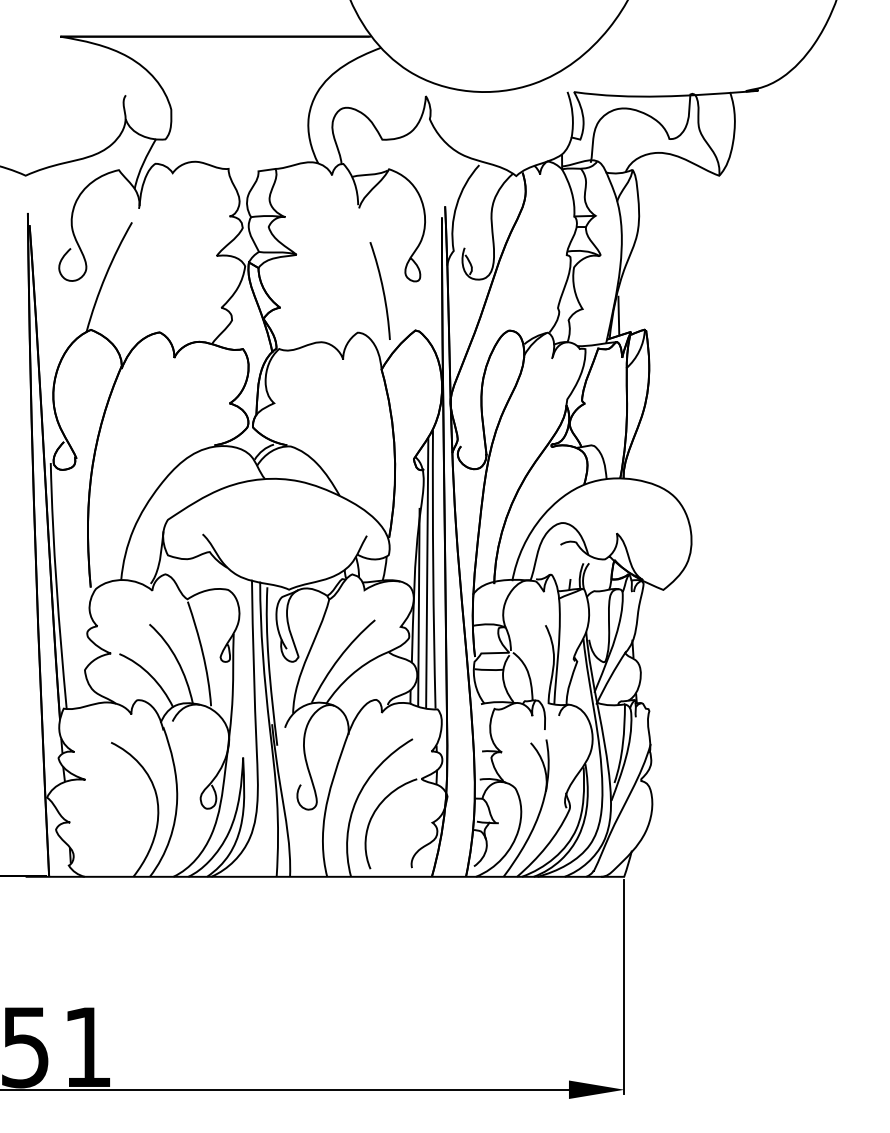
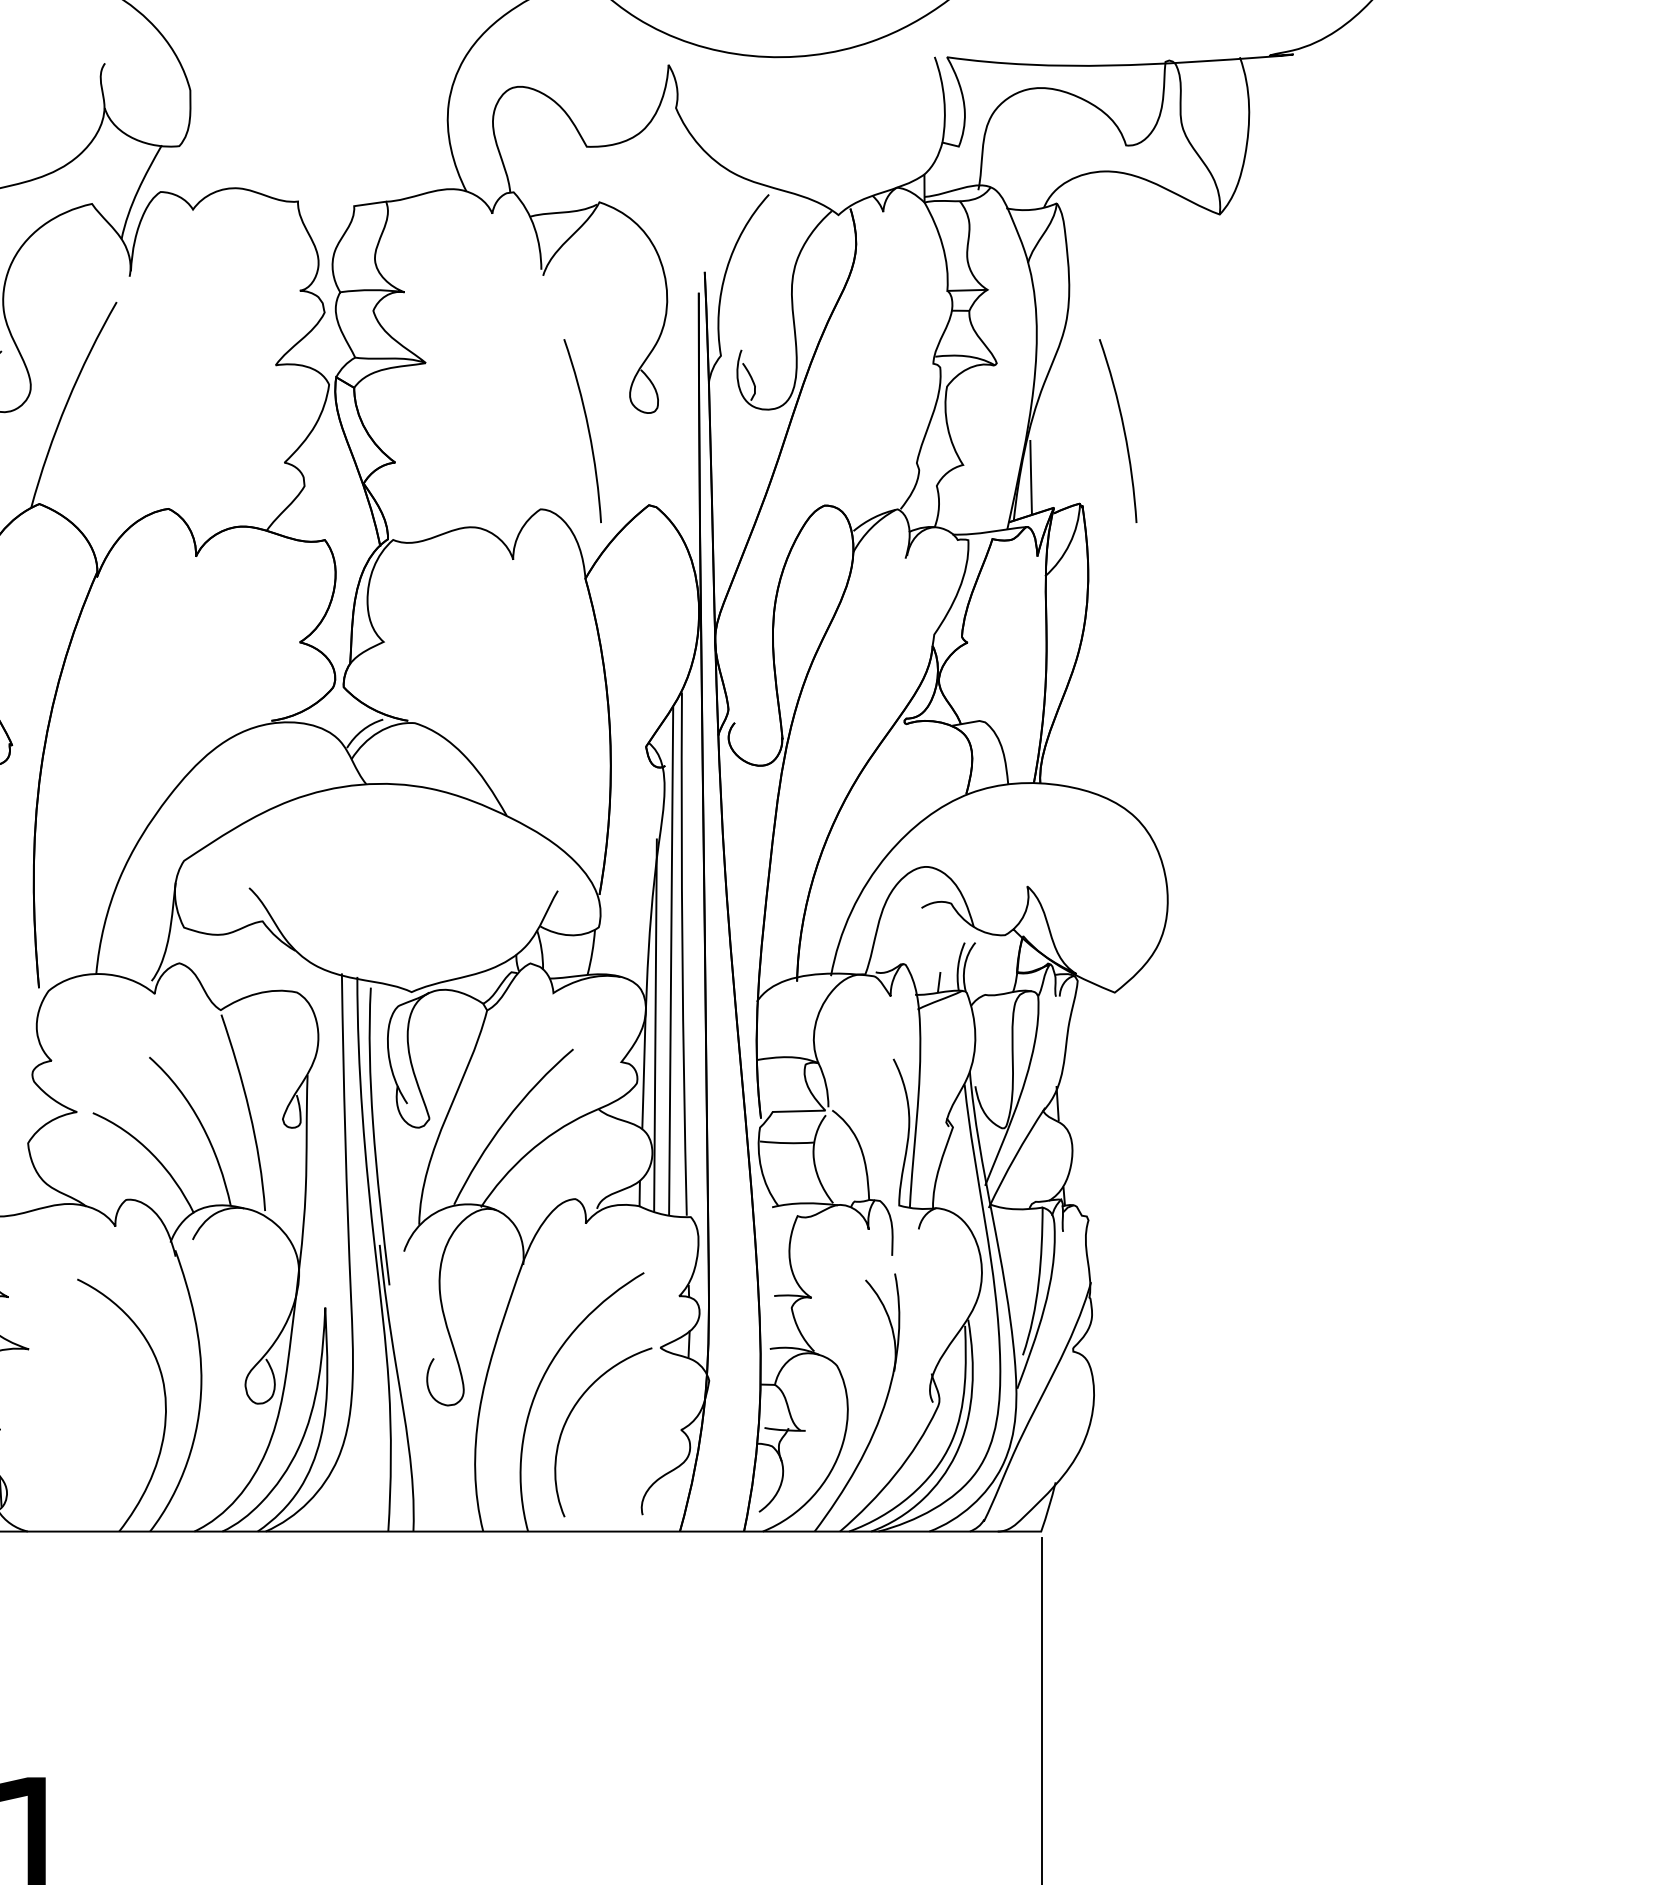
curve: (667, 290) -> (1122, 430), added

